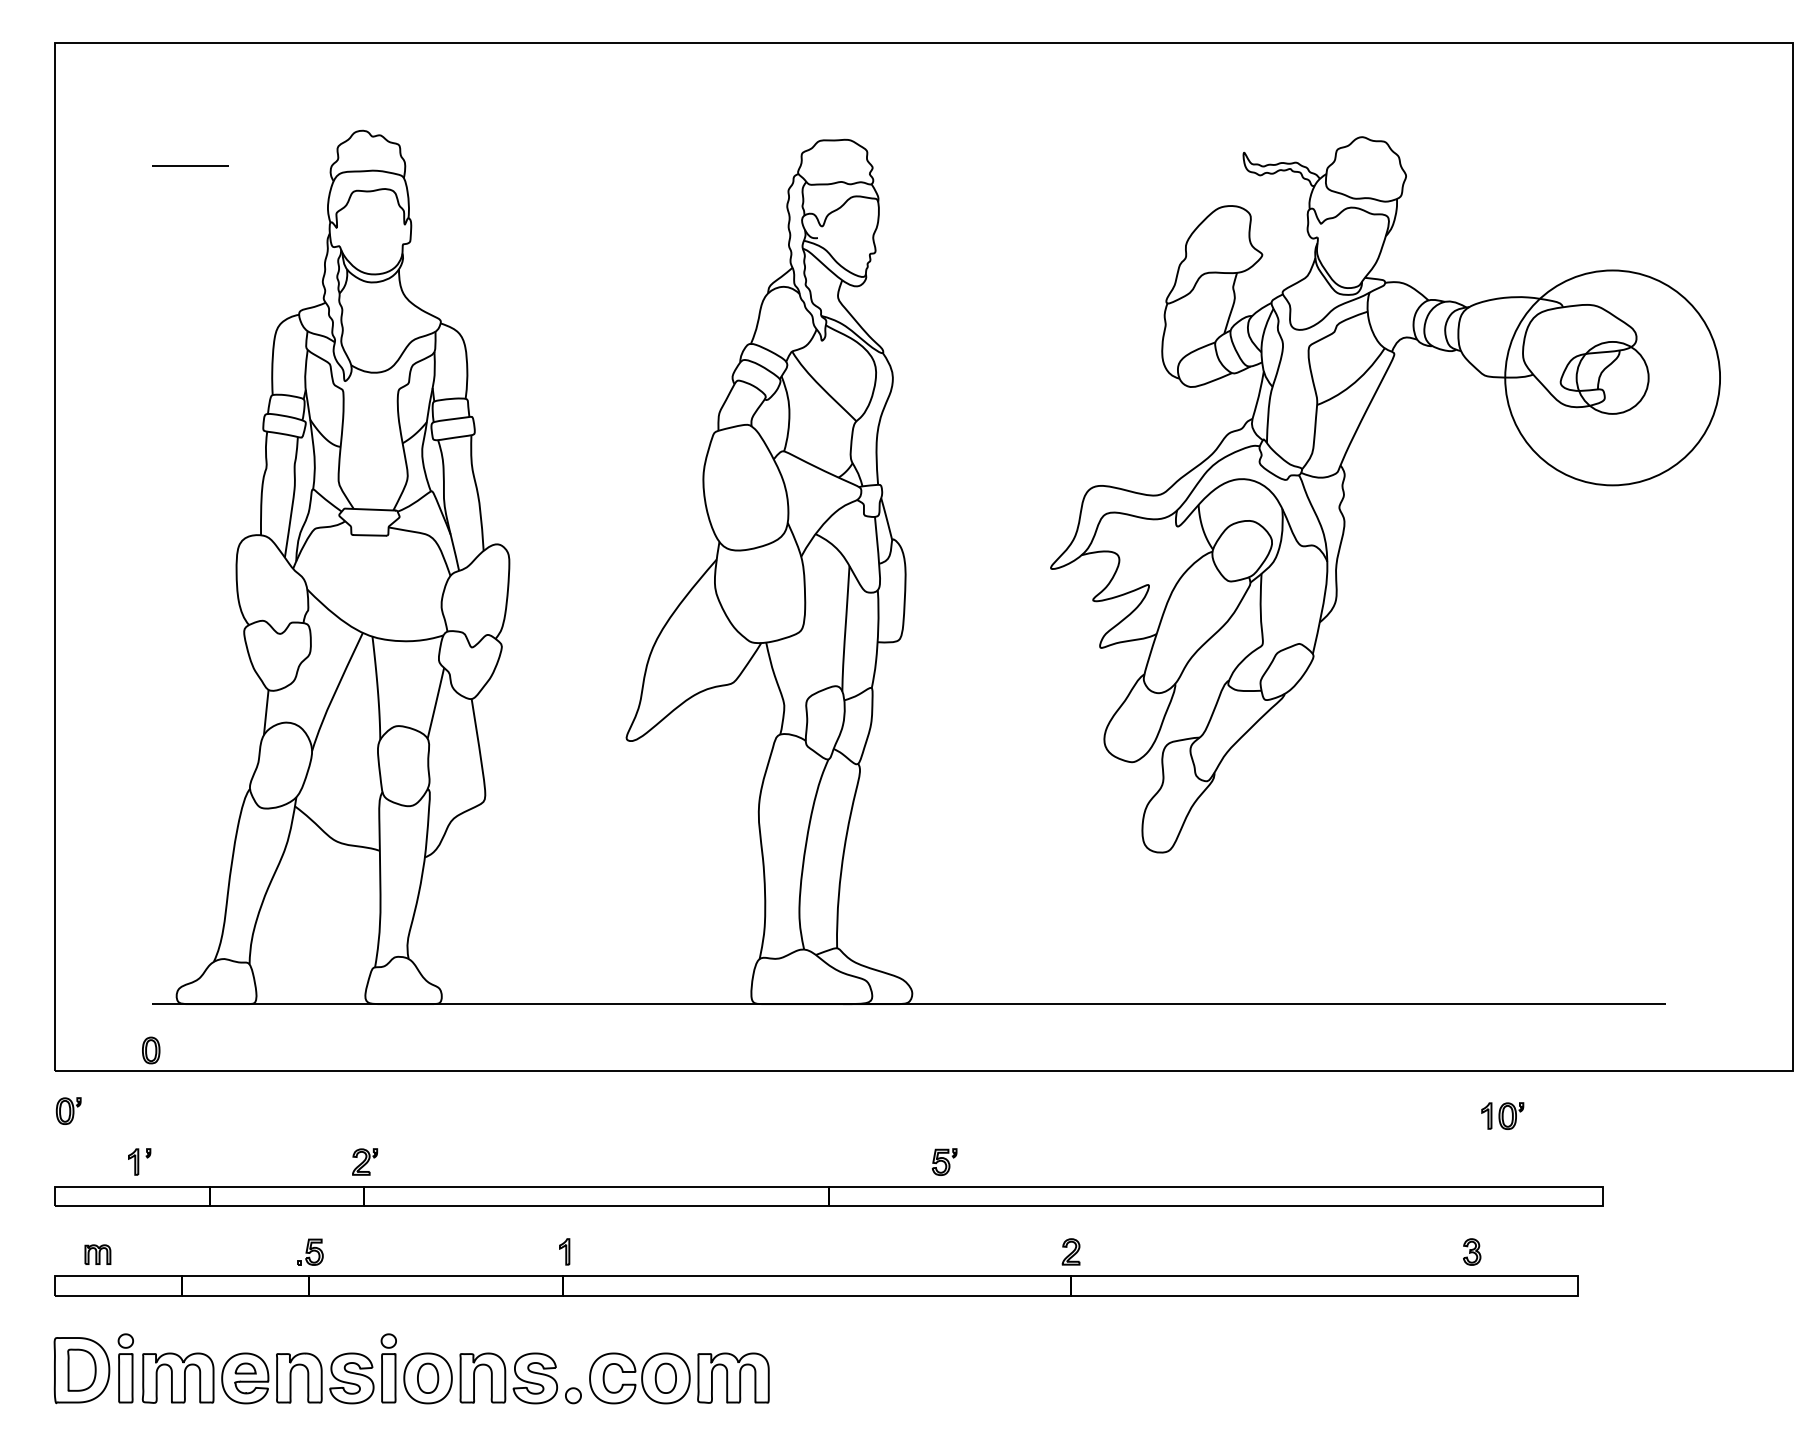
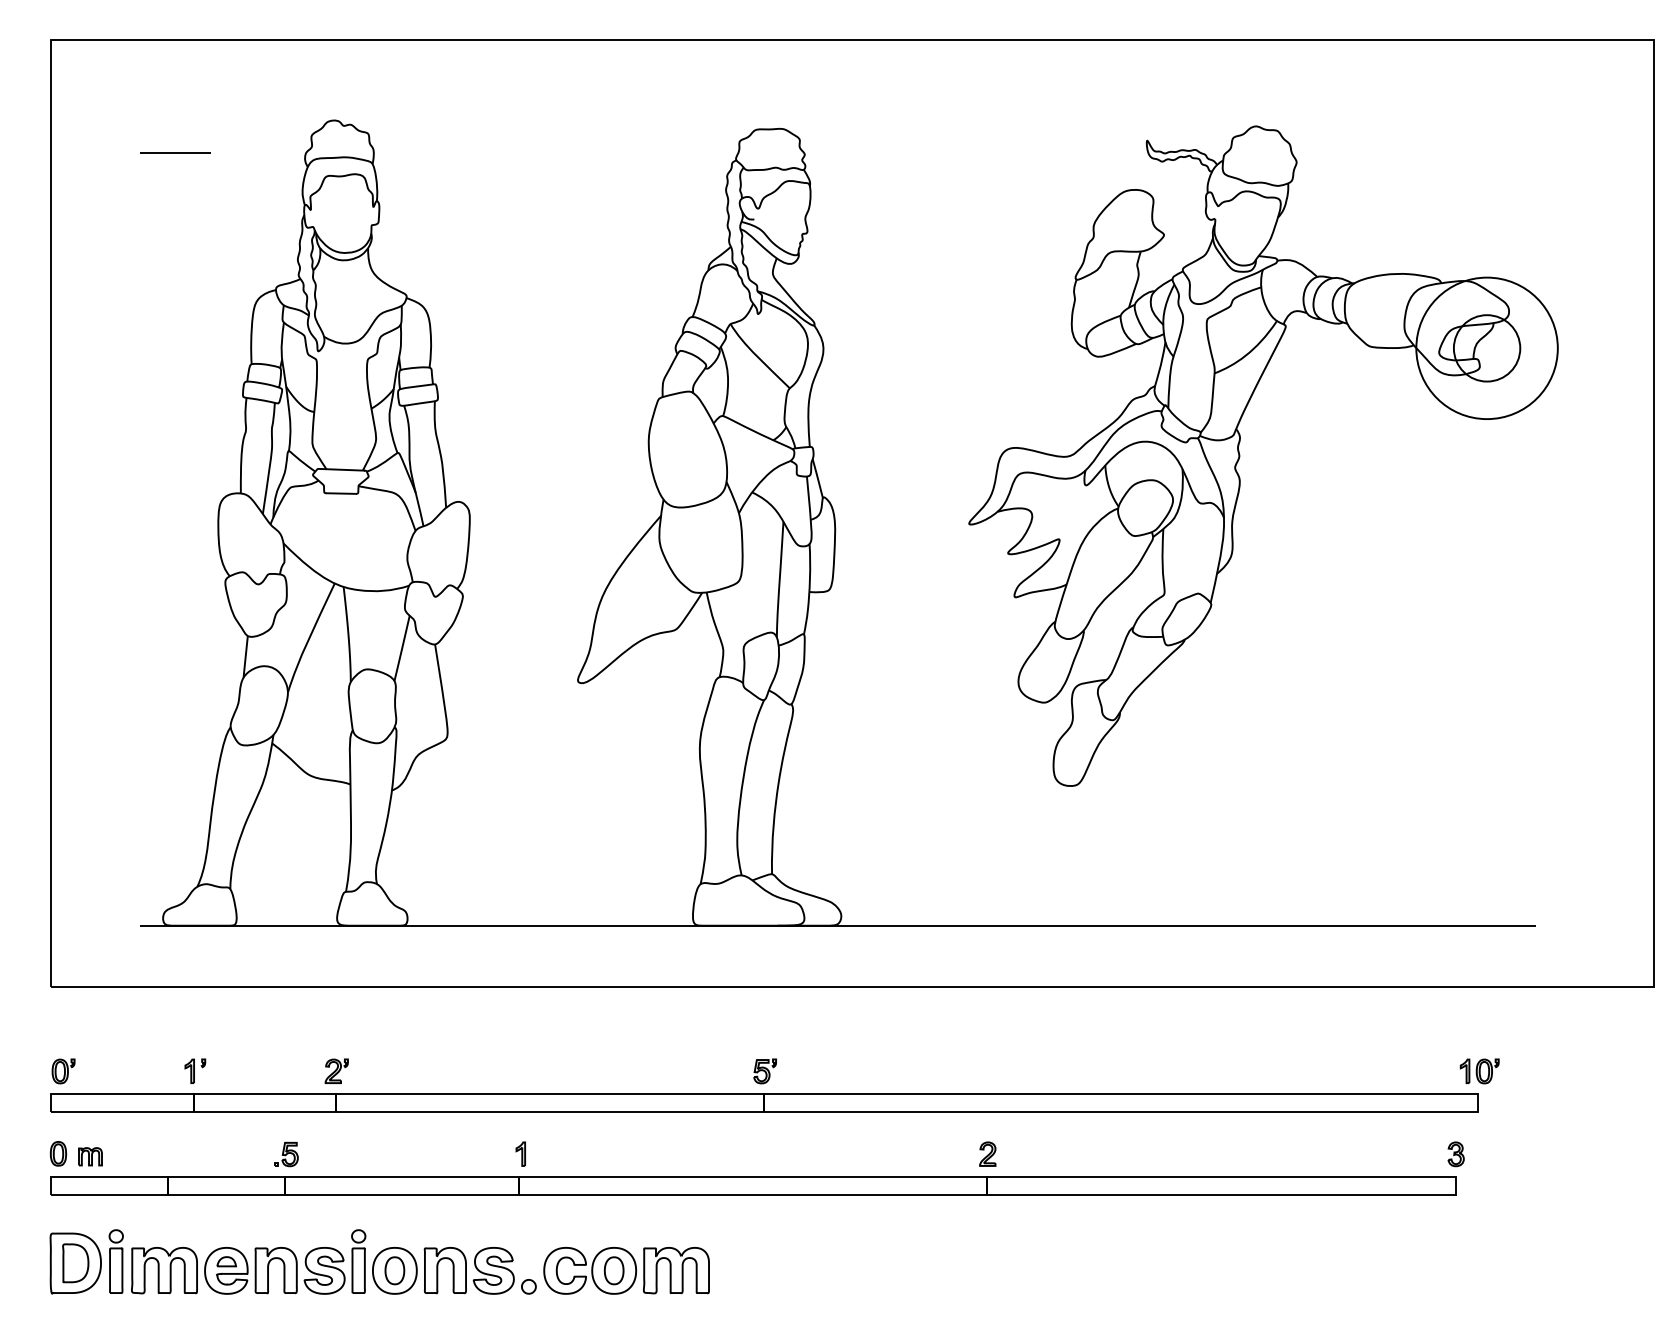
circle: (1612, 377) -> (1486, 347), size x0.71
part: (151, 1050) -> (58, 1153), moved
part: (68, 1110) -> (63, 1070), moved
part: (1502, 1115) -> (1479, 1070), moved
part: (139, 1161) -> (195, 1070), moved
part: (944, 1161) -> (765, 1070), moved
part: (1472, 1251) -> (1456, 1153), moved

